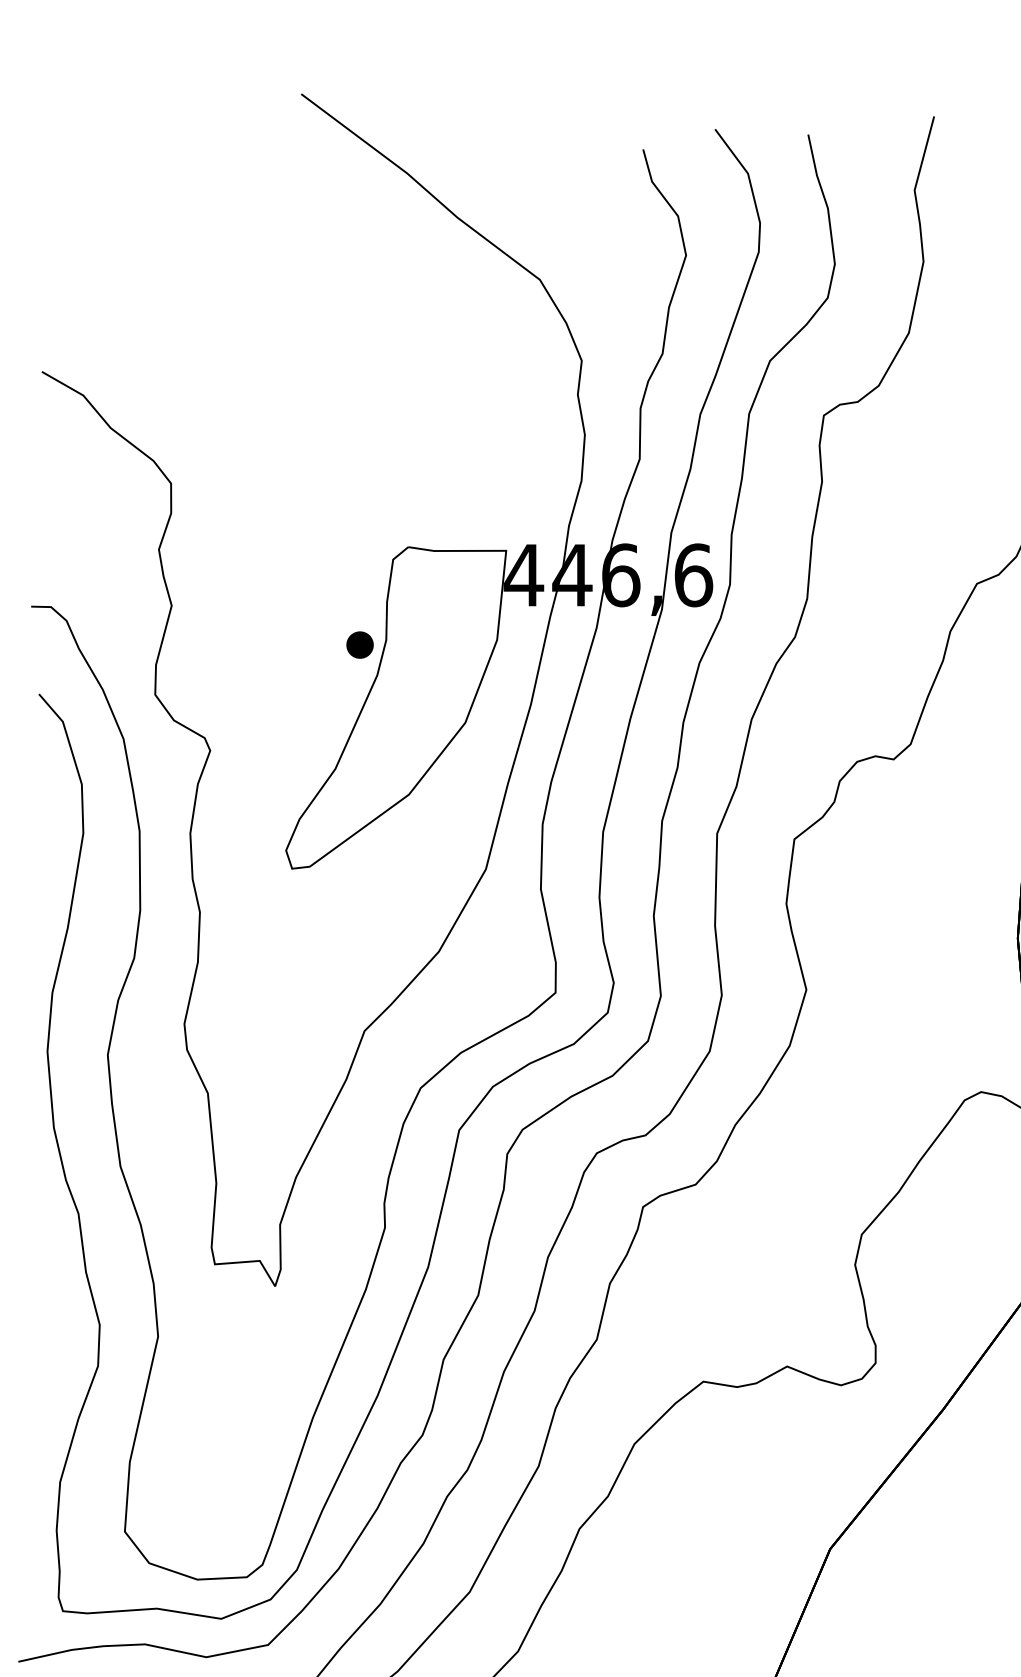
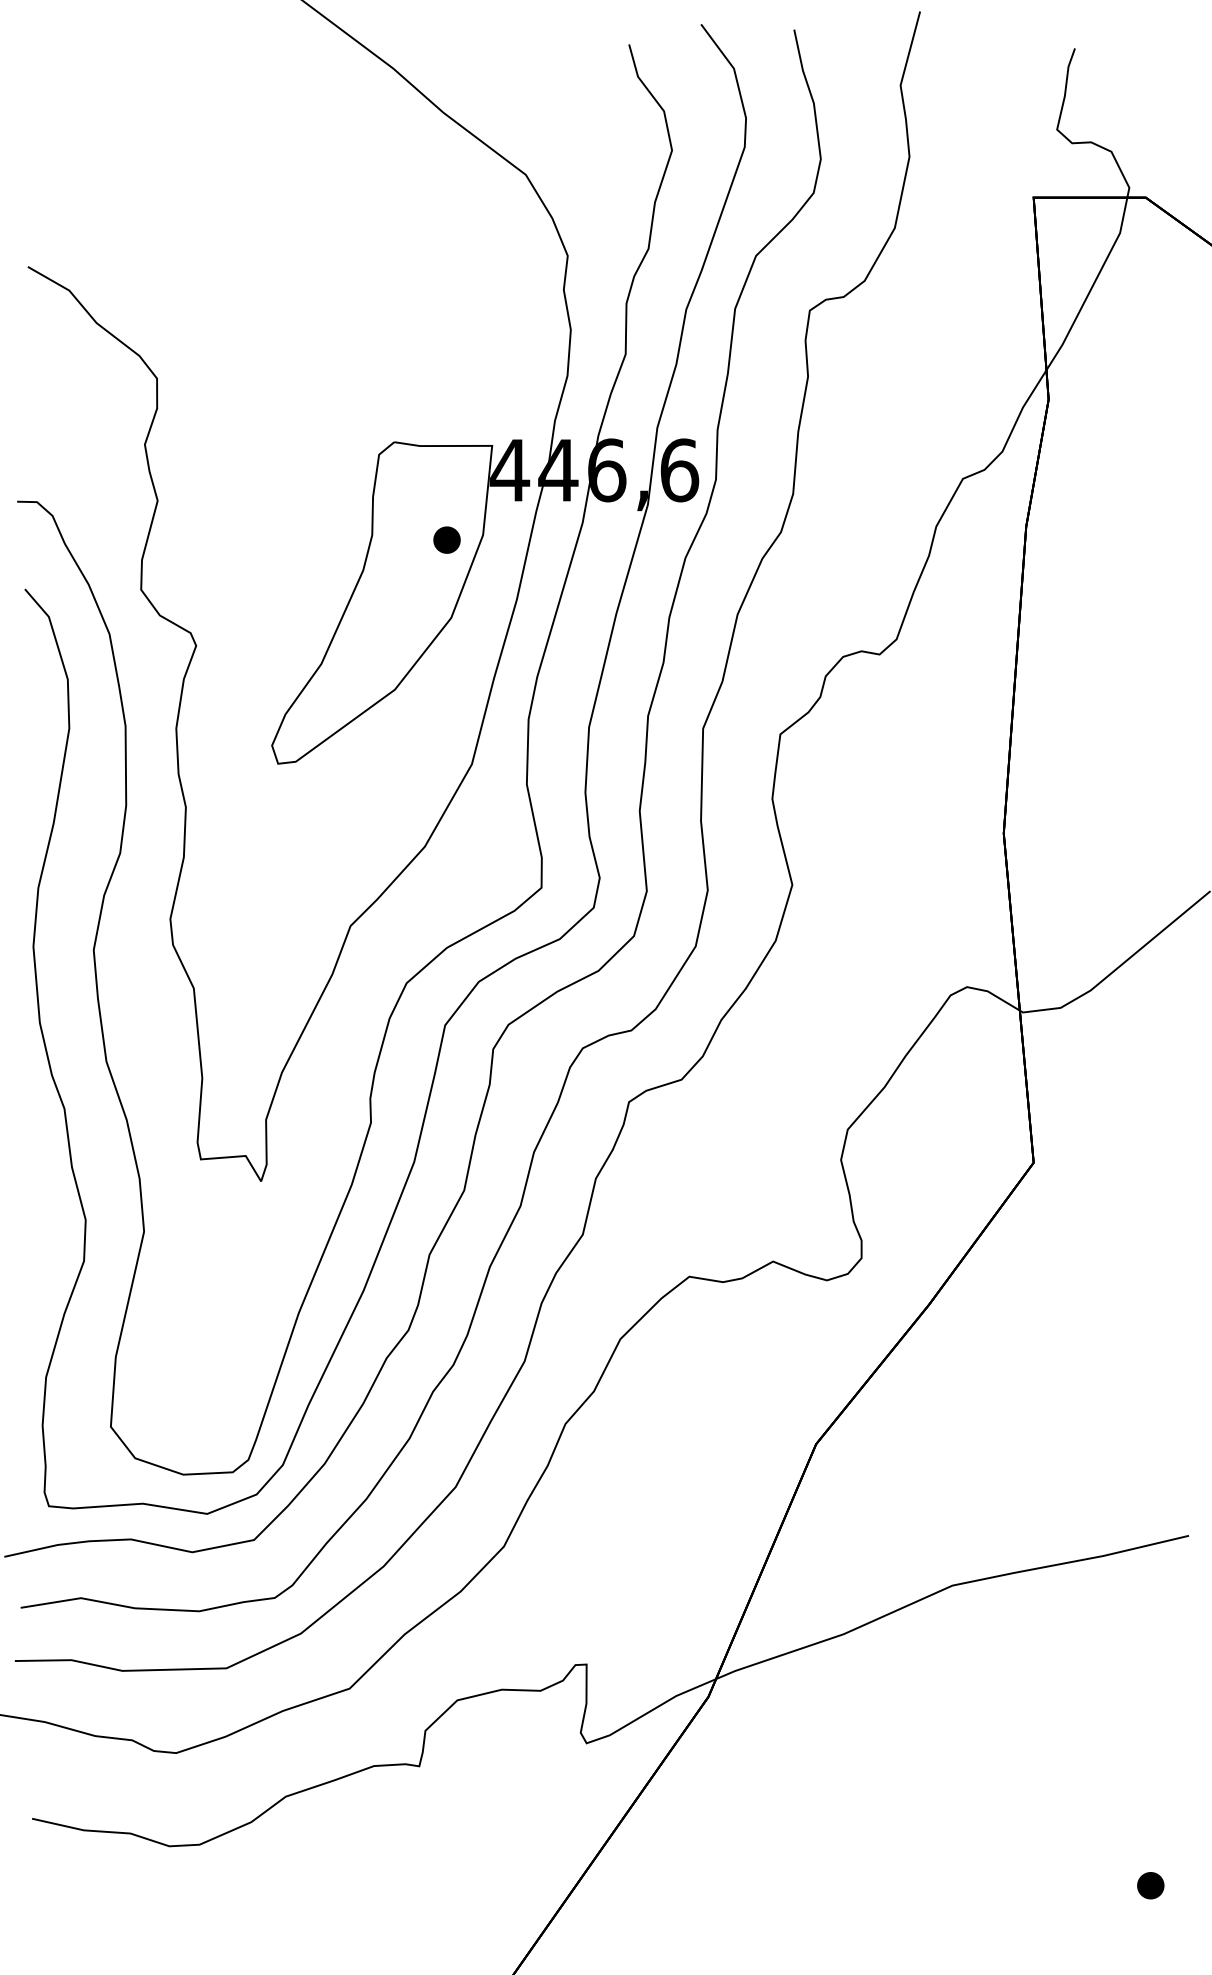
part: (359, 644) -> (446, 539), moved

